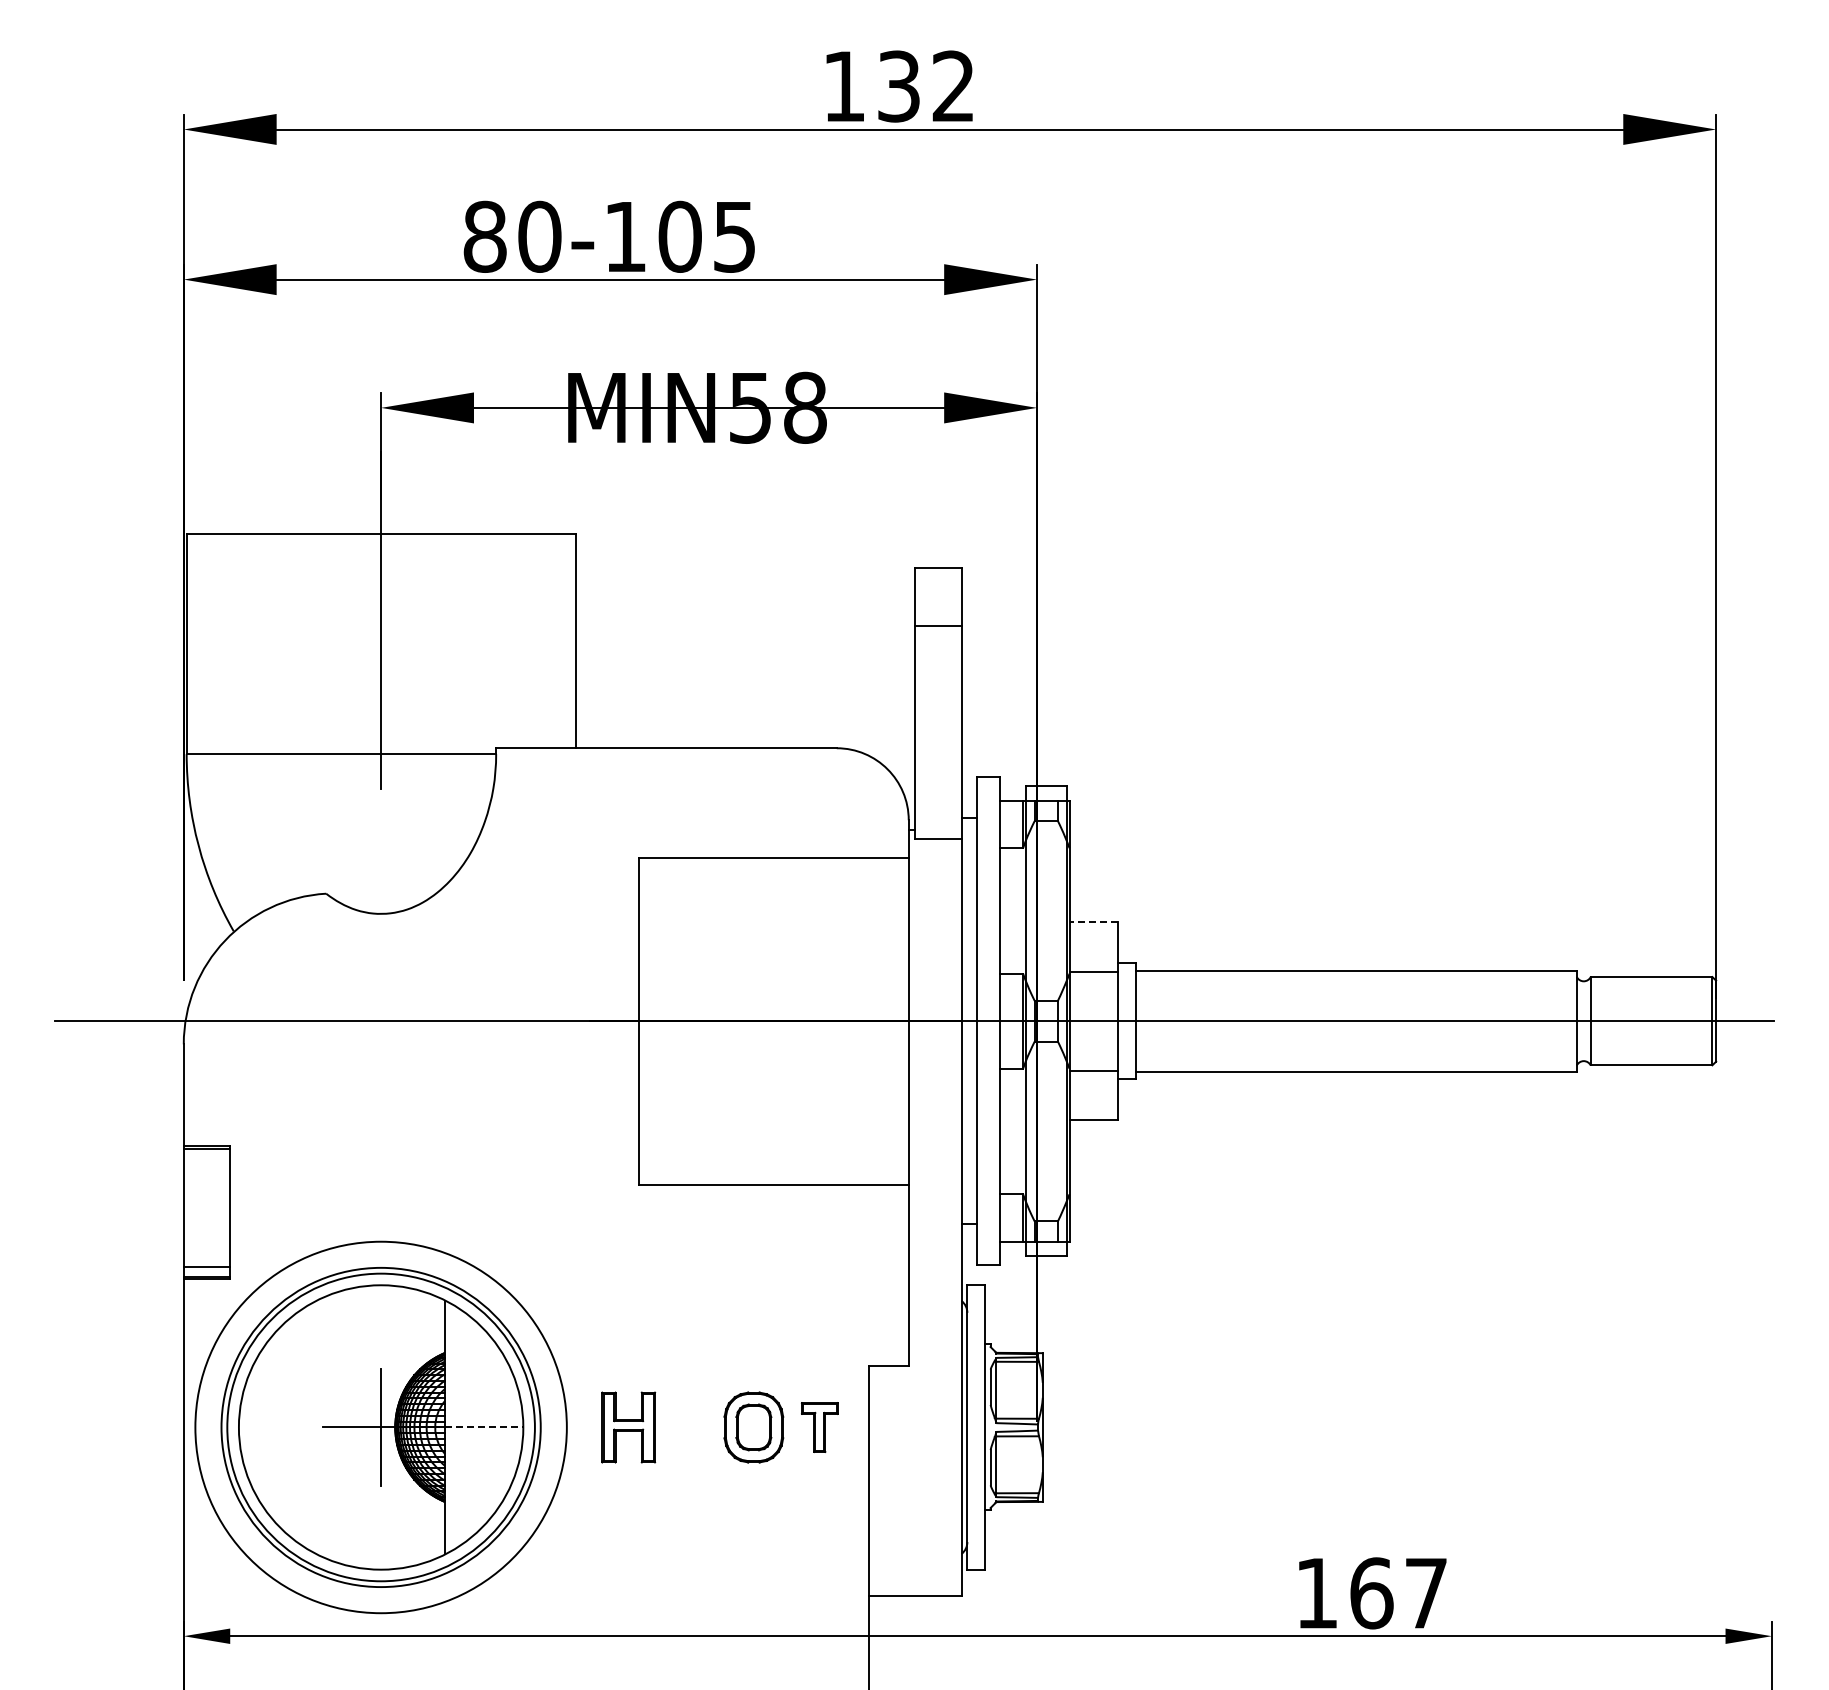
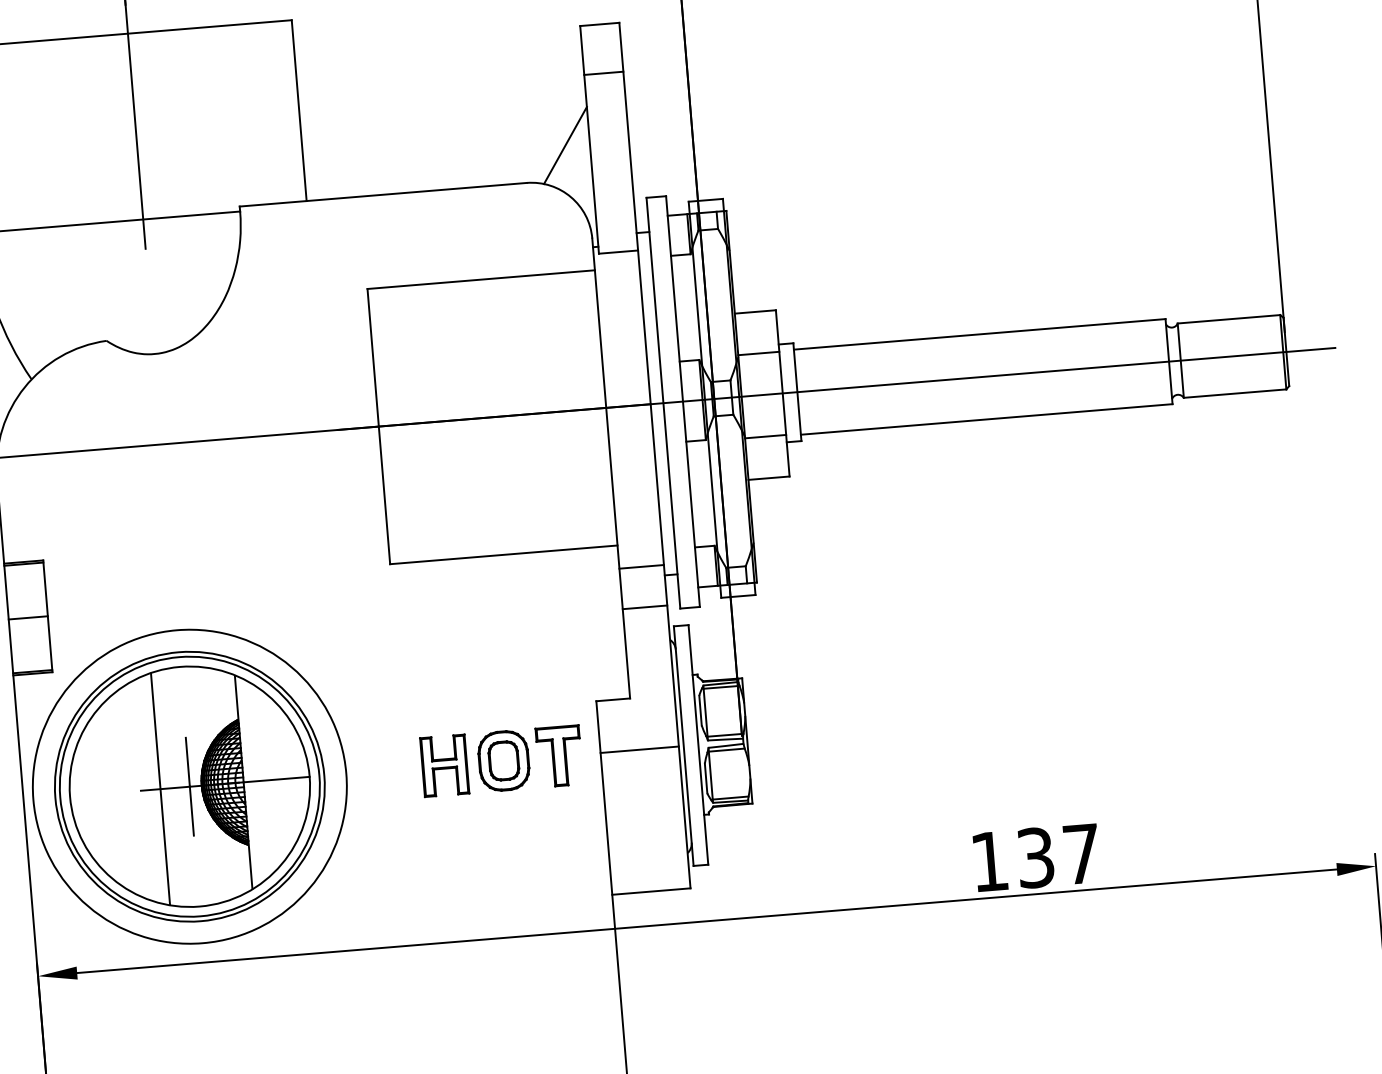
line: (886, 707) -> (565, 145), added
line: (1093, 922) -> (755, 311), dashed -> solid
line: (934, 1212) -> (641, 567), added
line: (934, 1260) -> (644, 607), added
line: (206, 1266) -> (27, 617), moved
line: (346, 1427) -> (160, 789), added
line: (484, 1427) -> (276, 779), dashed -> solid
part: (628, 1427) -> (444, 765), moved
part: (819, 1427) -> (559, 756), size x1.43
line: (914, 1427) -> (639, 749), added
text: (1371, 1593) -> (1035, 858), 167 -> 137

